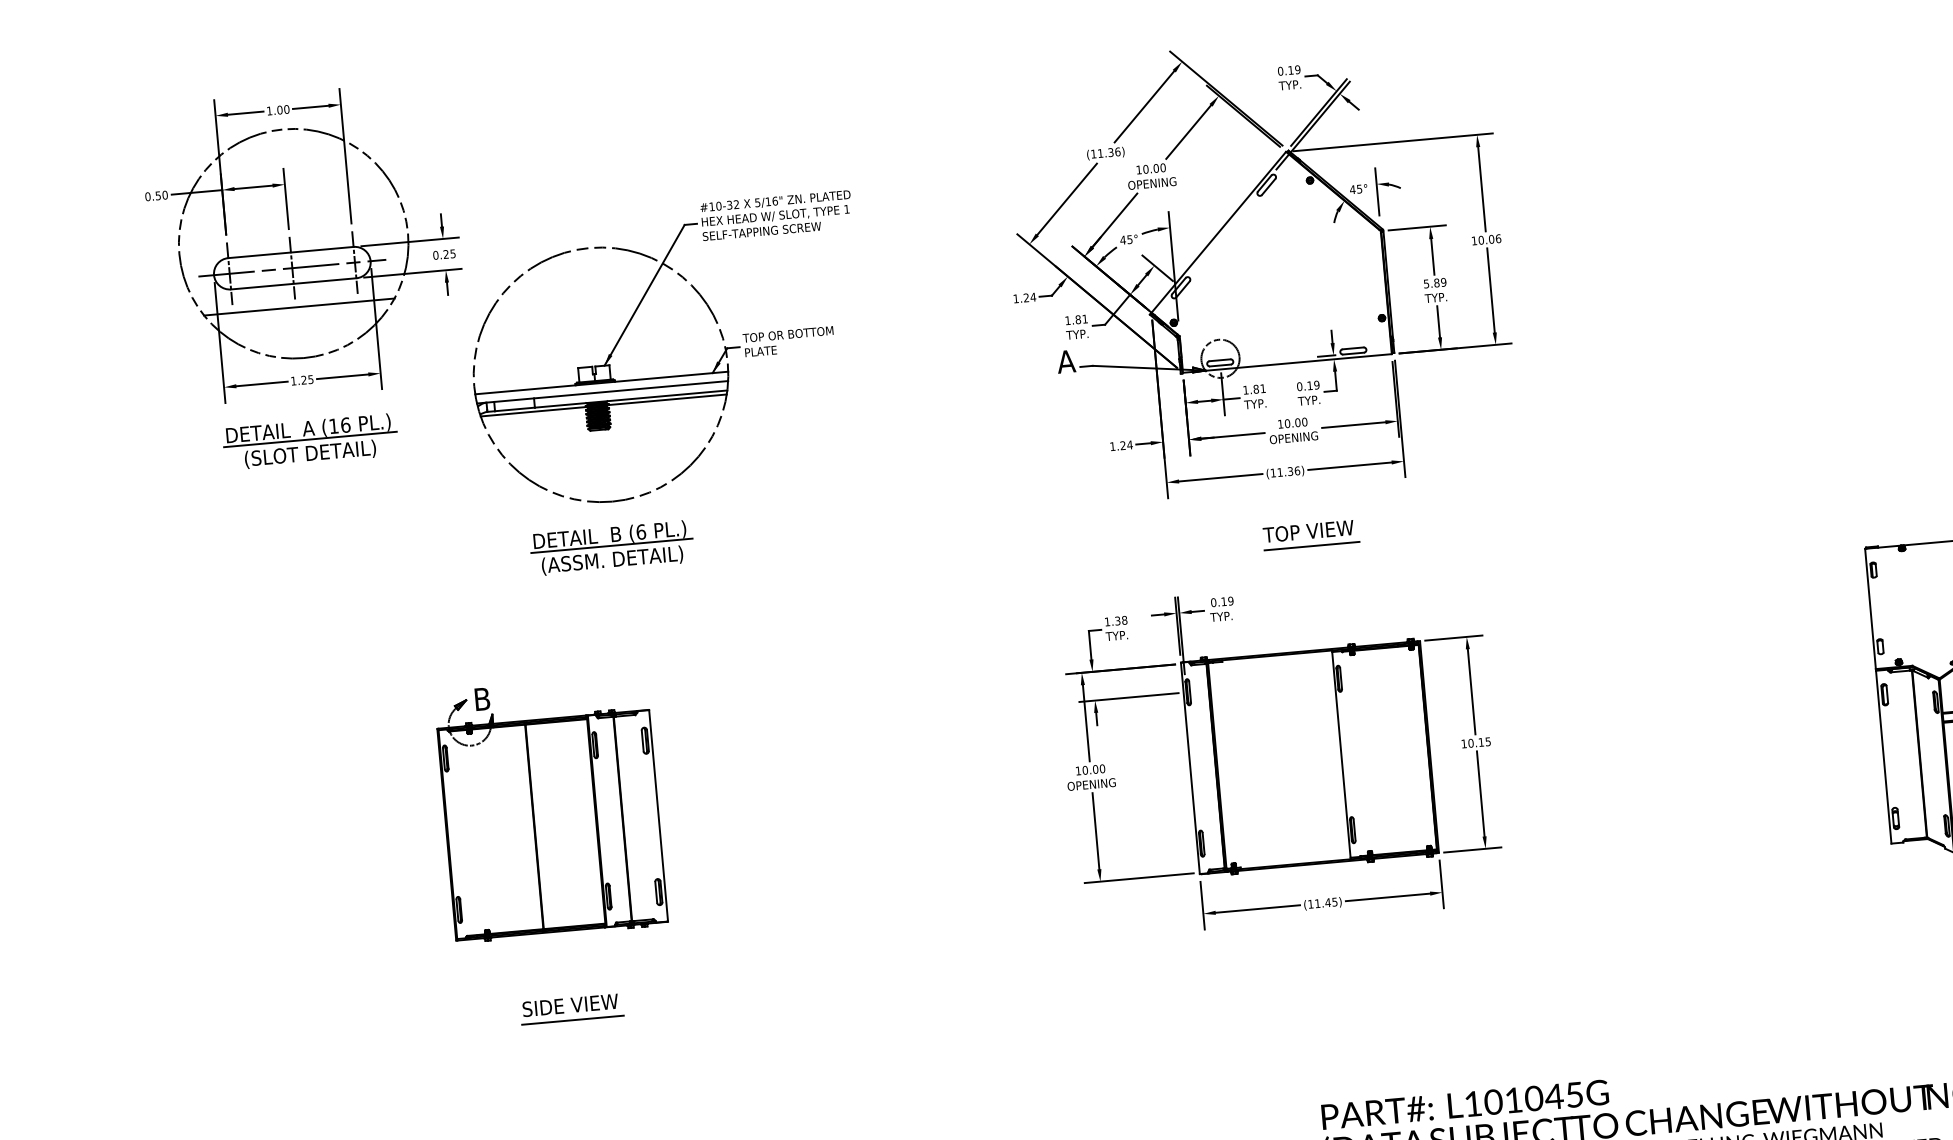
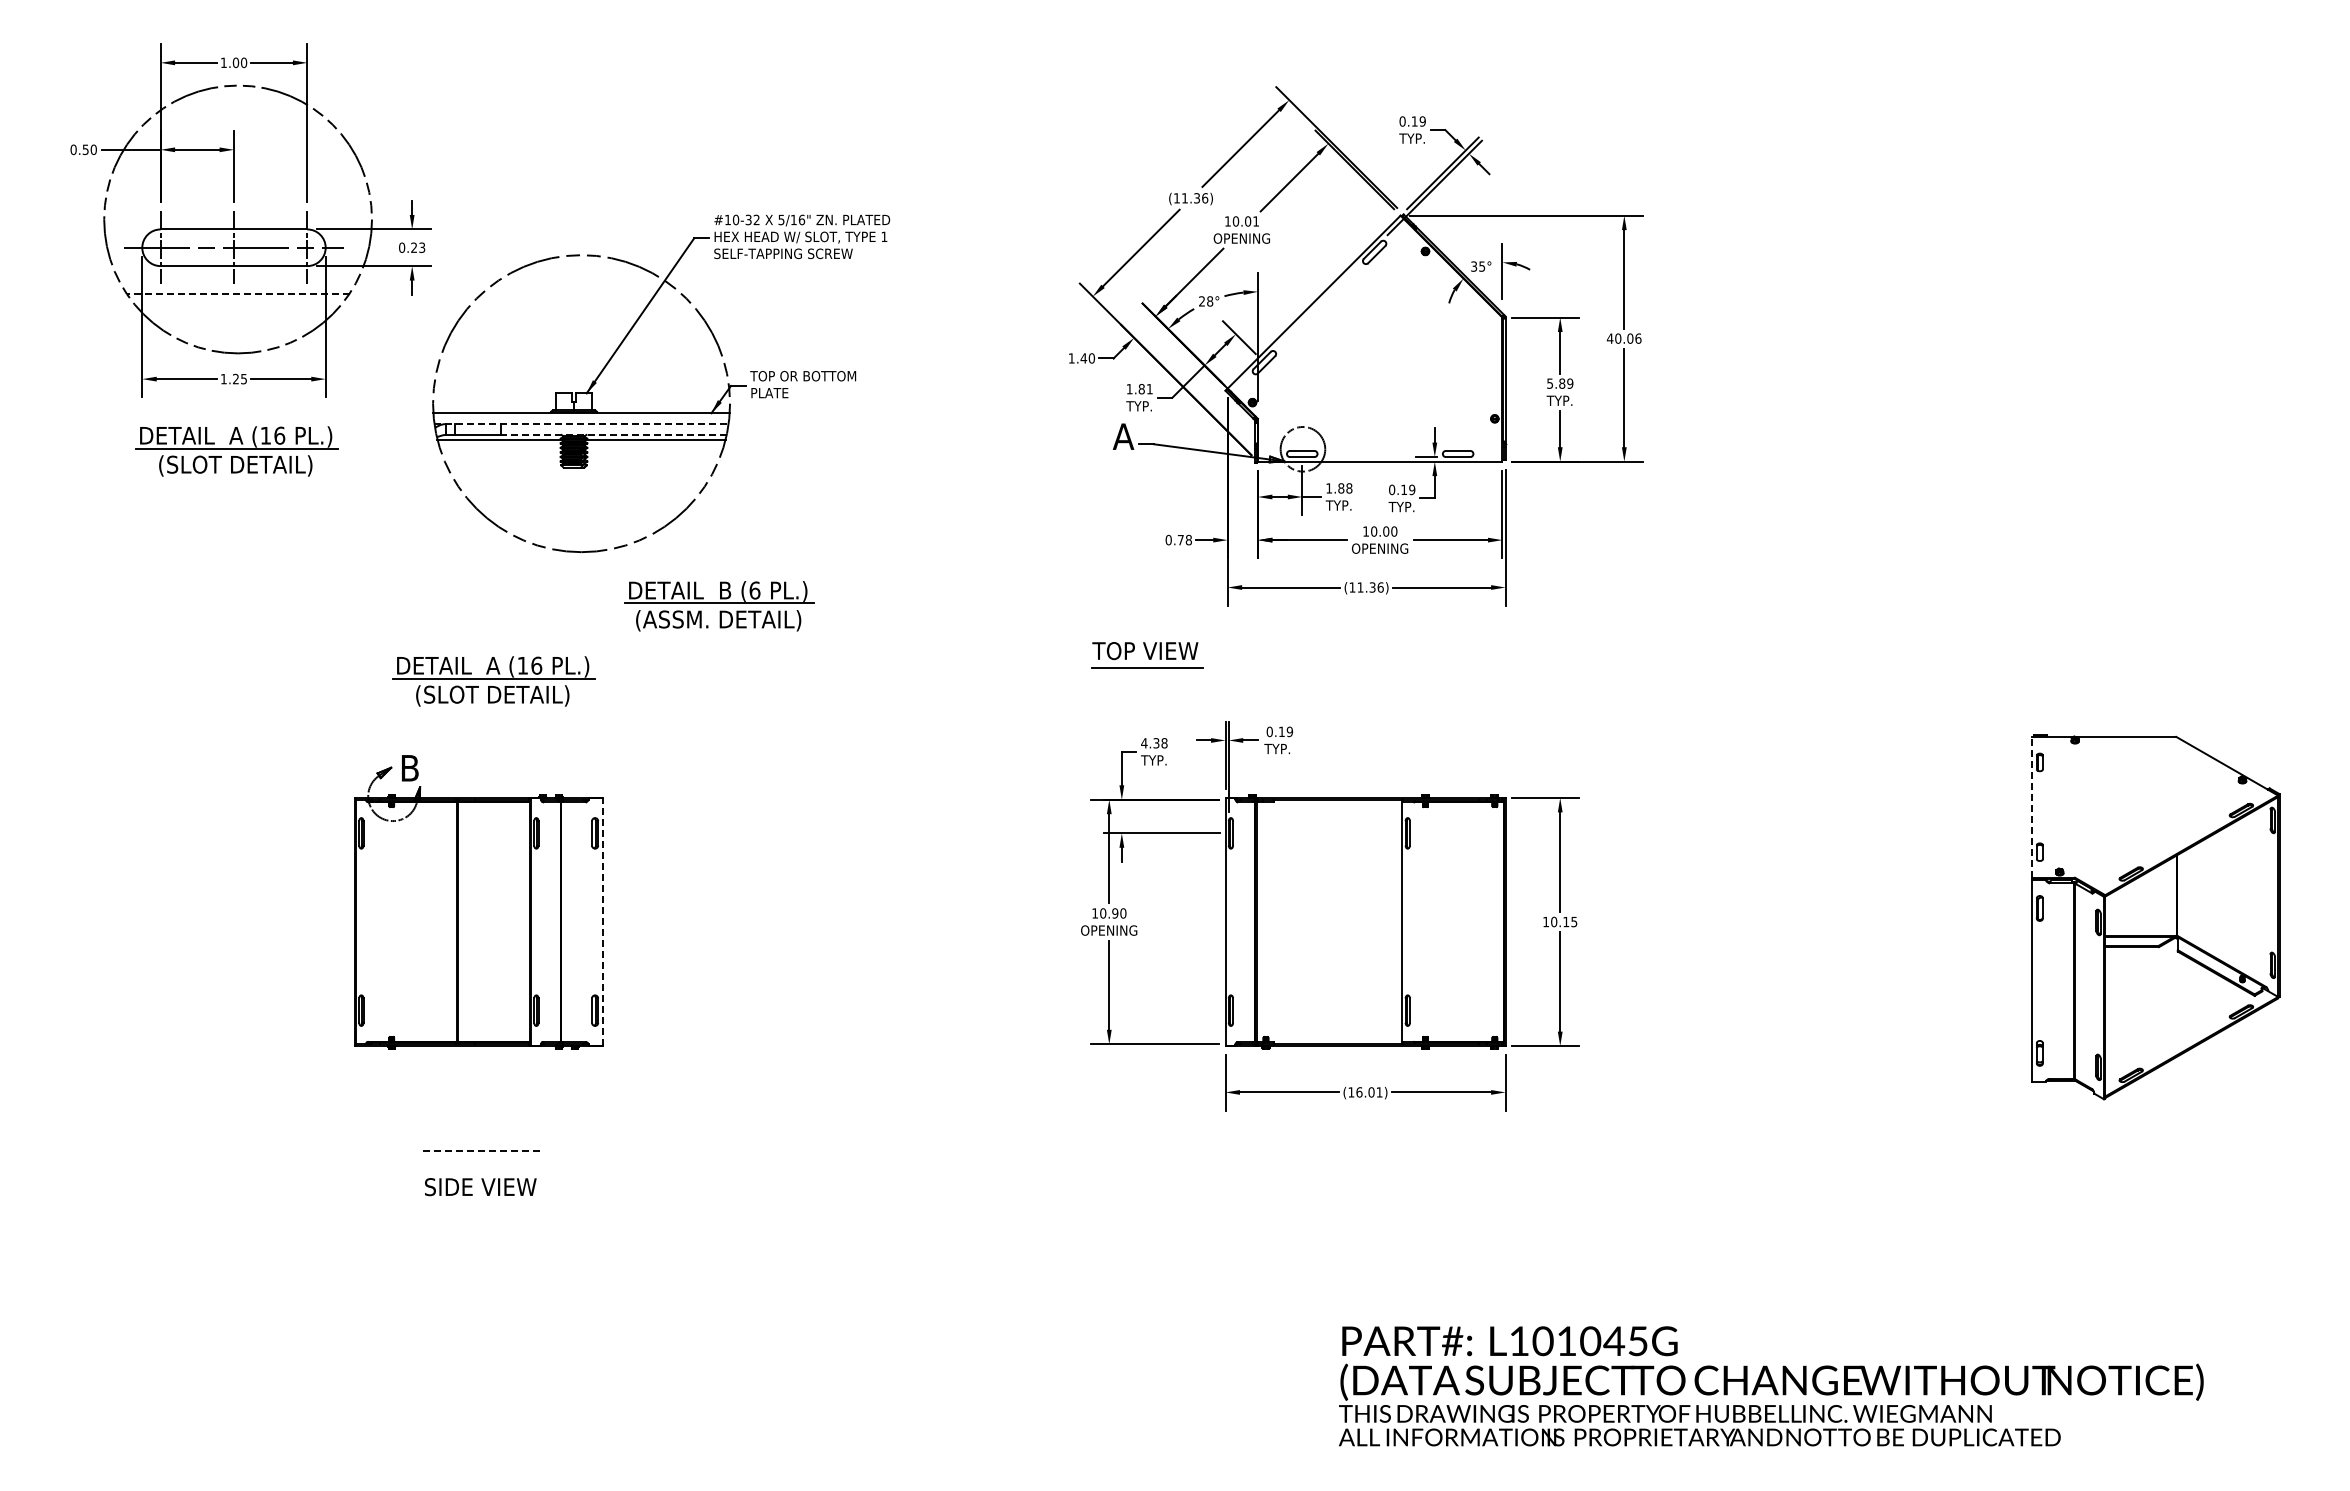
text: (1163, 167) -> (1256, 221), 10.00 -> 10.01
text: (1352, 189) -> (1473, 266), 45° -> 35°
text: (1126, 240) -> (1205, 301), 45° -> 28°
text: (1473, 240) -> (1609, 338), 10.06 -> 40.06
text: (453, 252) -> (422, 246), 0.25 -> 0.23
text: (1029, 297) -> (1087, 358), 1.24 -> 1.40
line: (299, 306) -> (238, 293), solid -> dashed
text: (1263, 388) -> (1349, 488), 1.81 -> 1.88
line: (603, 392) -> (582, 424), solid -> dashed
line: (631, 398) -> (614, 434), solid -> dashed
text: (1121, 445) -> (1178, 539), 1.24 -> 0.78
part: (1310, 535) -> (1147, 655), moved
part: (612, 548) -> (719, 606), moved
line: (1870, 608) -> (2032, 806), solid -> dashed
part: (546, 618) -> (493, 681), added
text: (1107, 622) -> (1144, 743), 1.38 -> 4.38
text: (1095, 769) -> (1115, 913), 10.00 -> 10.90
line: (658, 816) -> (602, 922), solid -> dashed
text: (1326, 902) -> (1369, 1092), (11.45) -> (16.01)
text: (570, 1005) -> (480, 1187), moved
line: (573, 1020) -> (482, 1150), solid -> dashed

